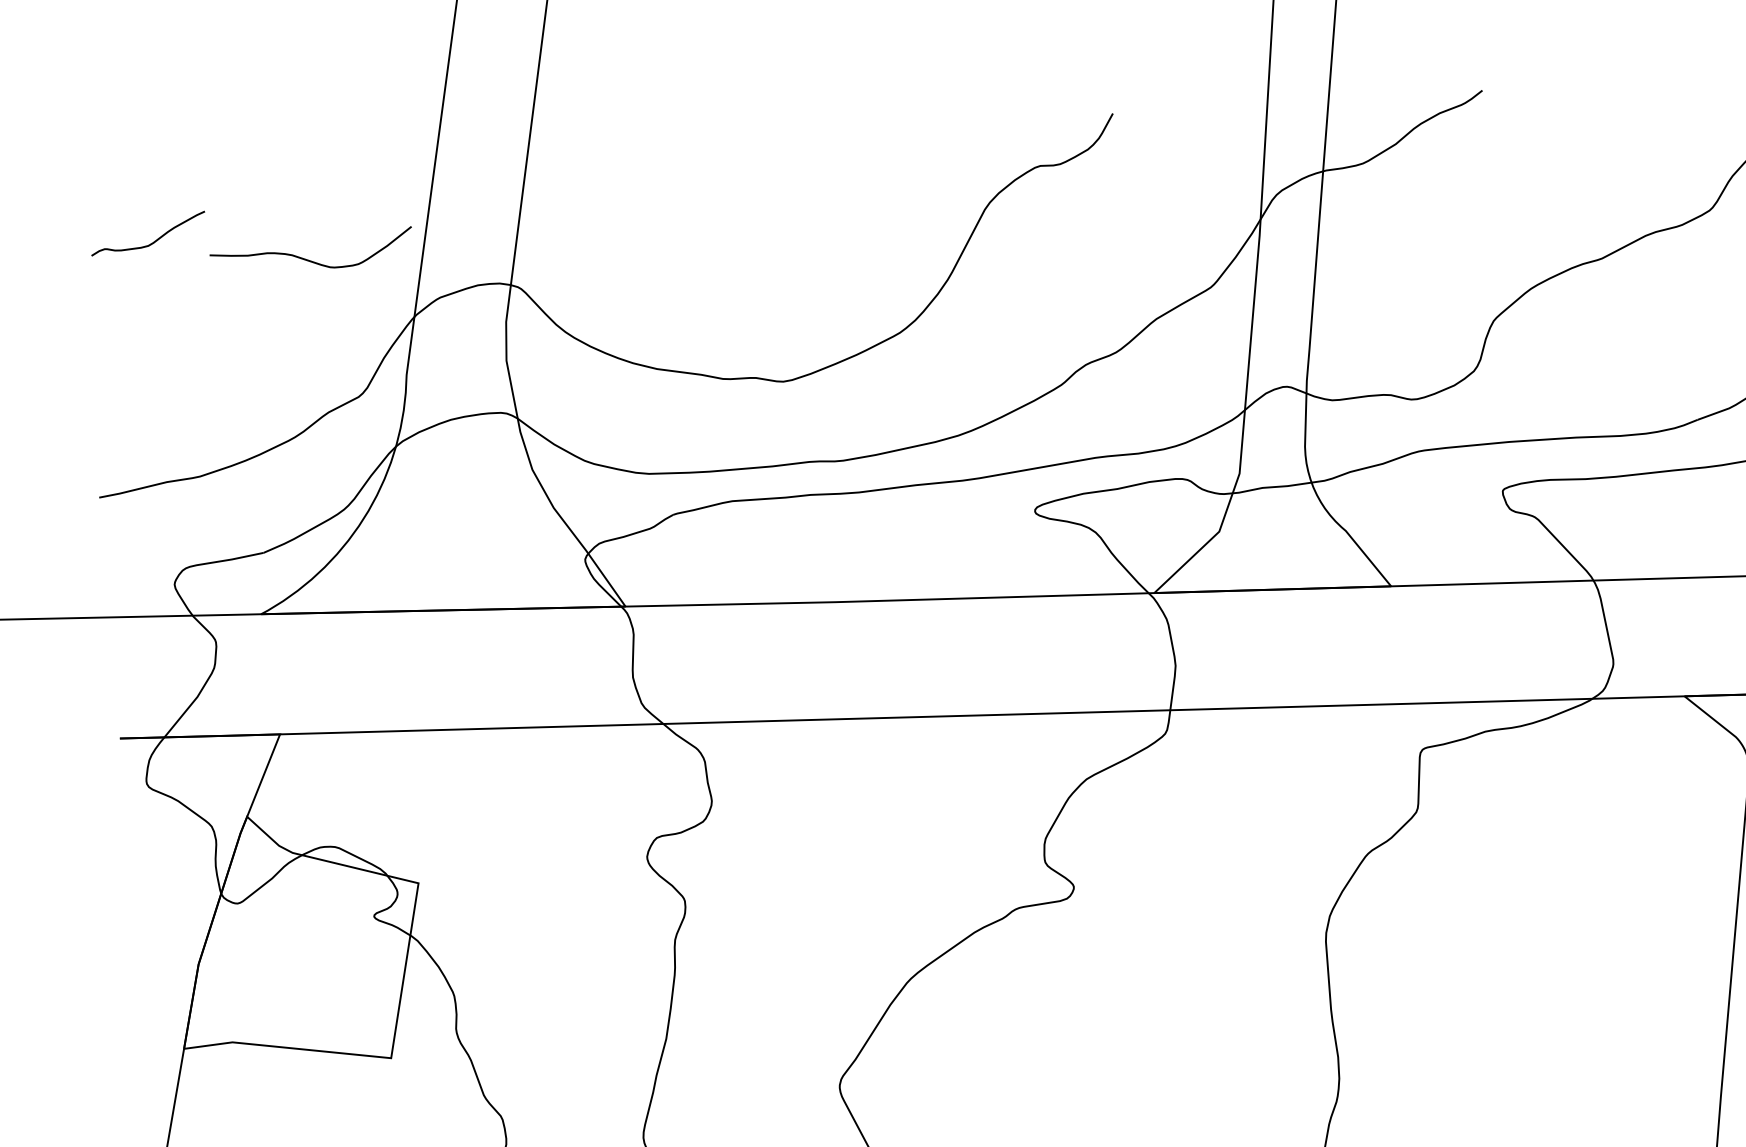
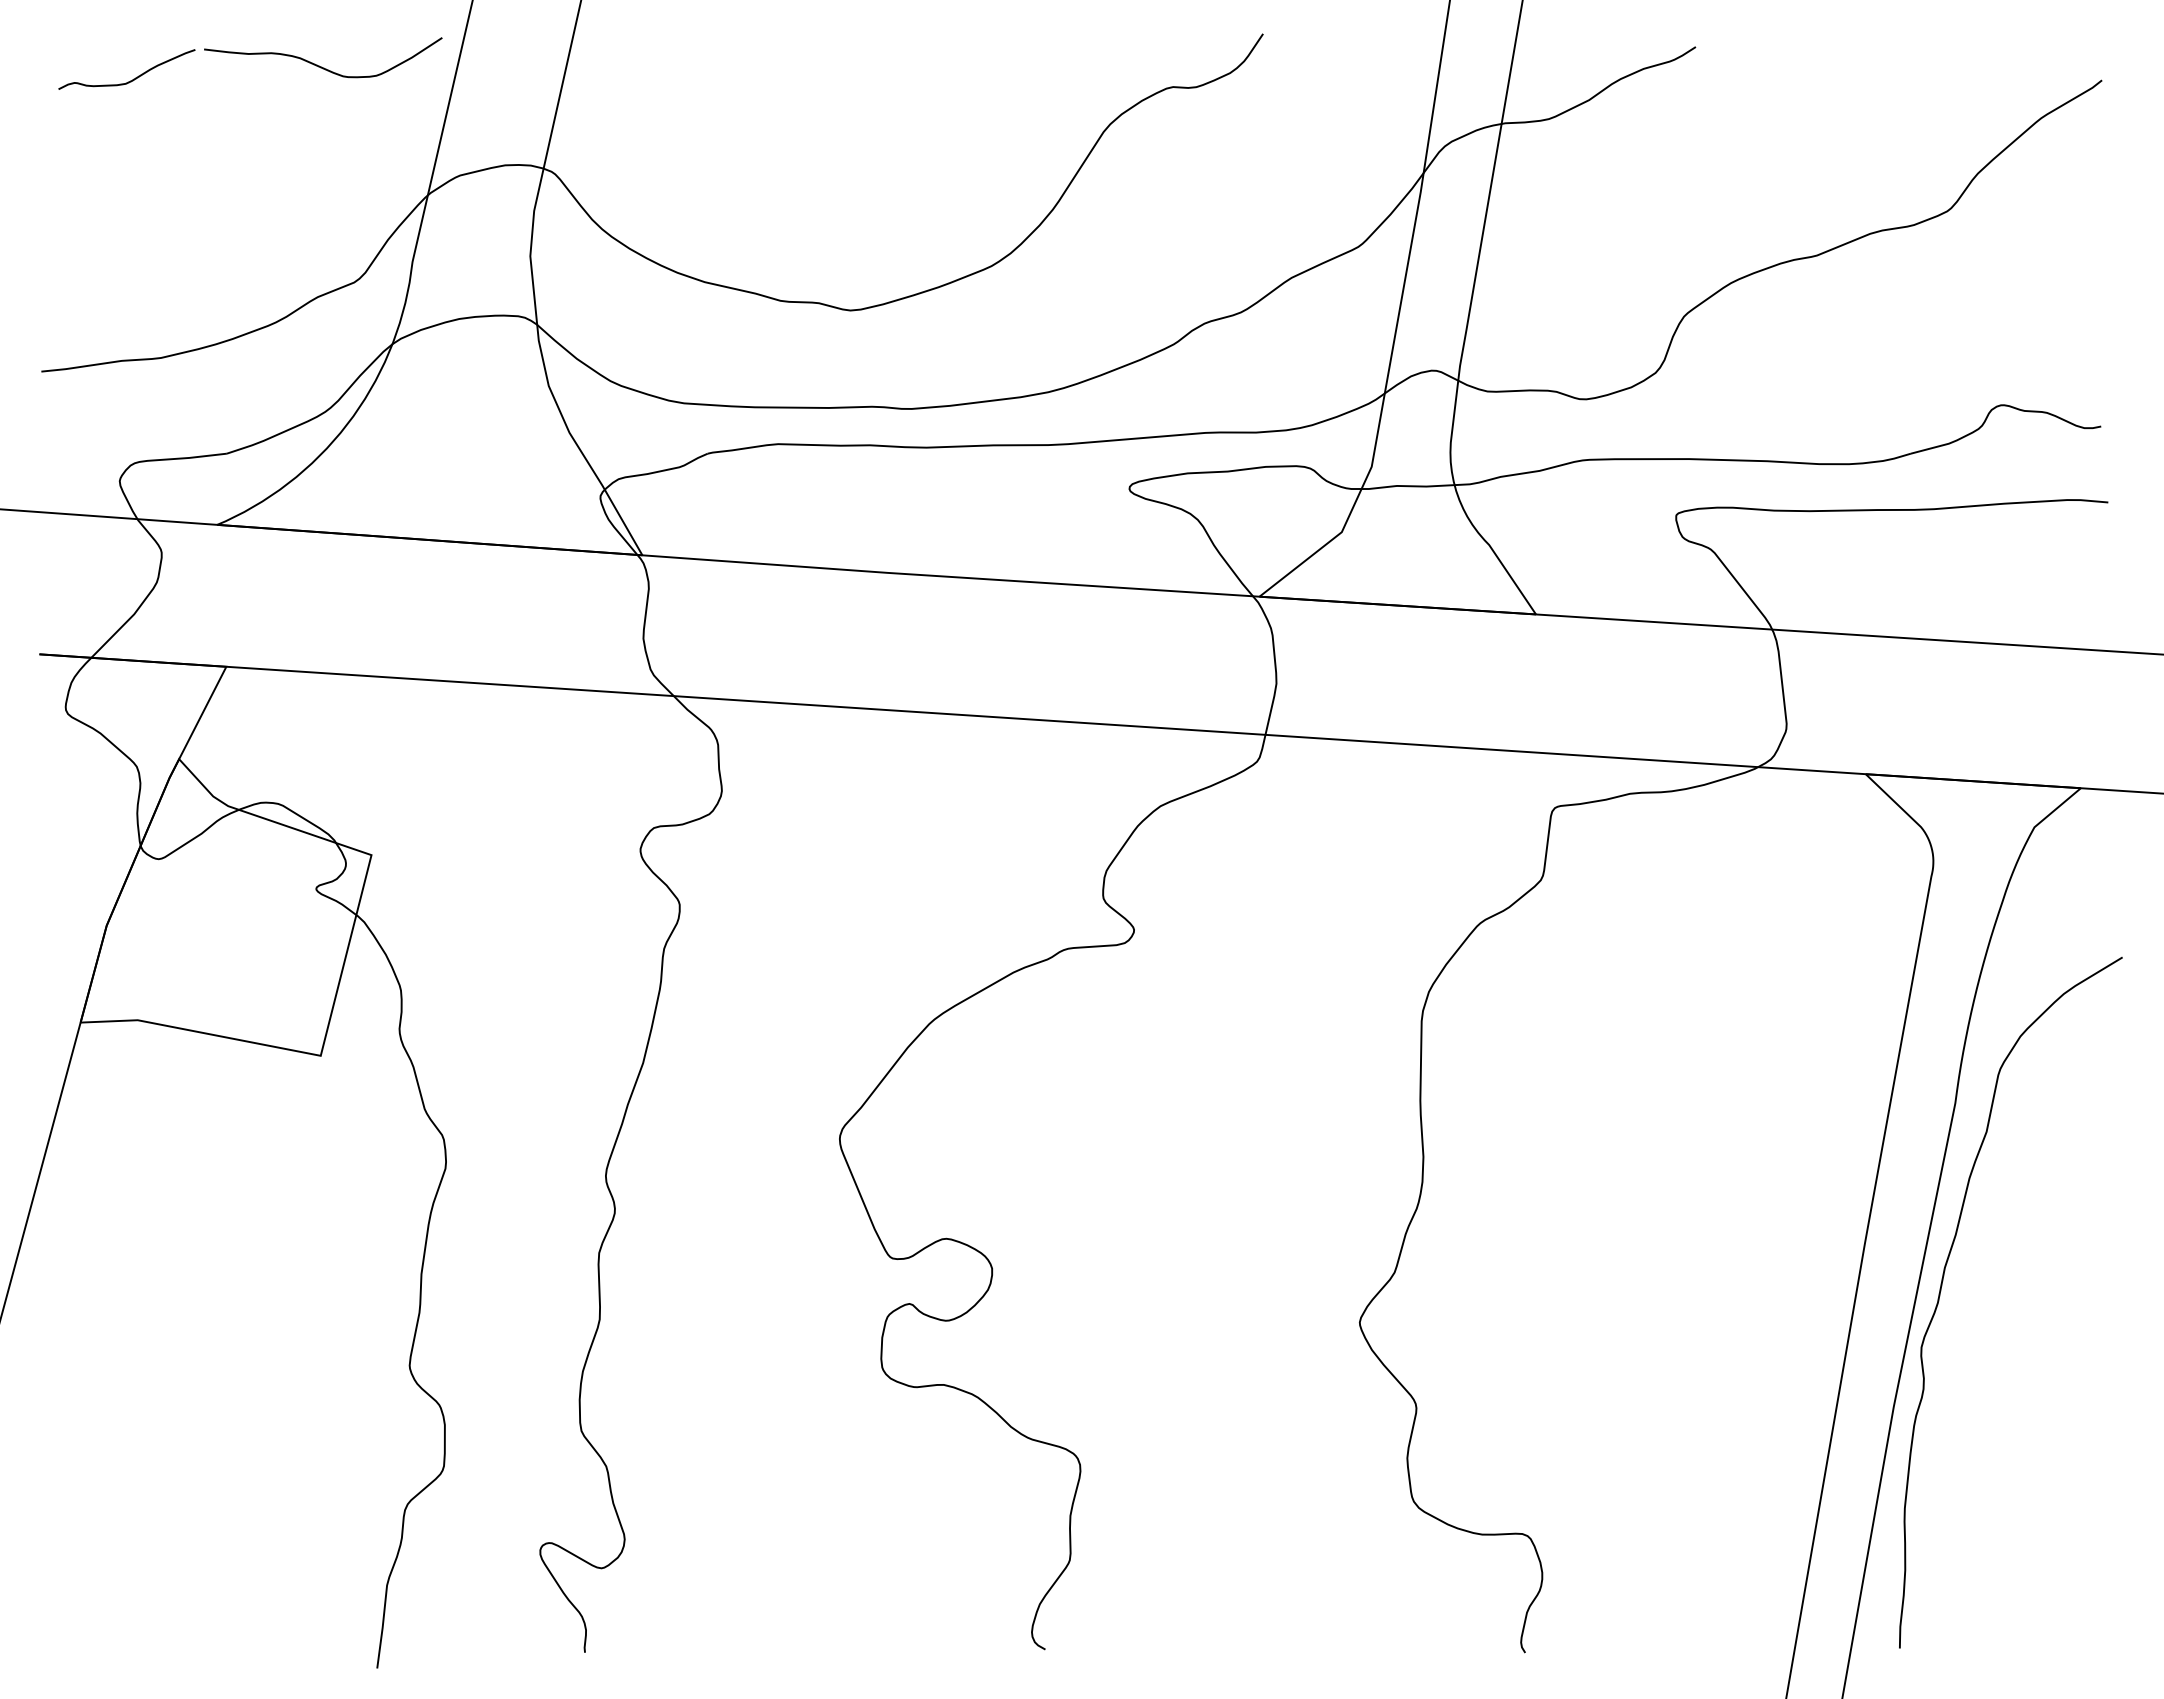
curve: (309, 259) -> (319, 65), moved

